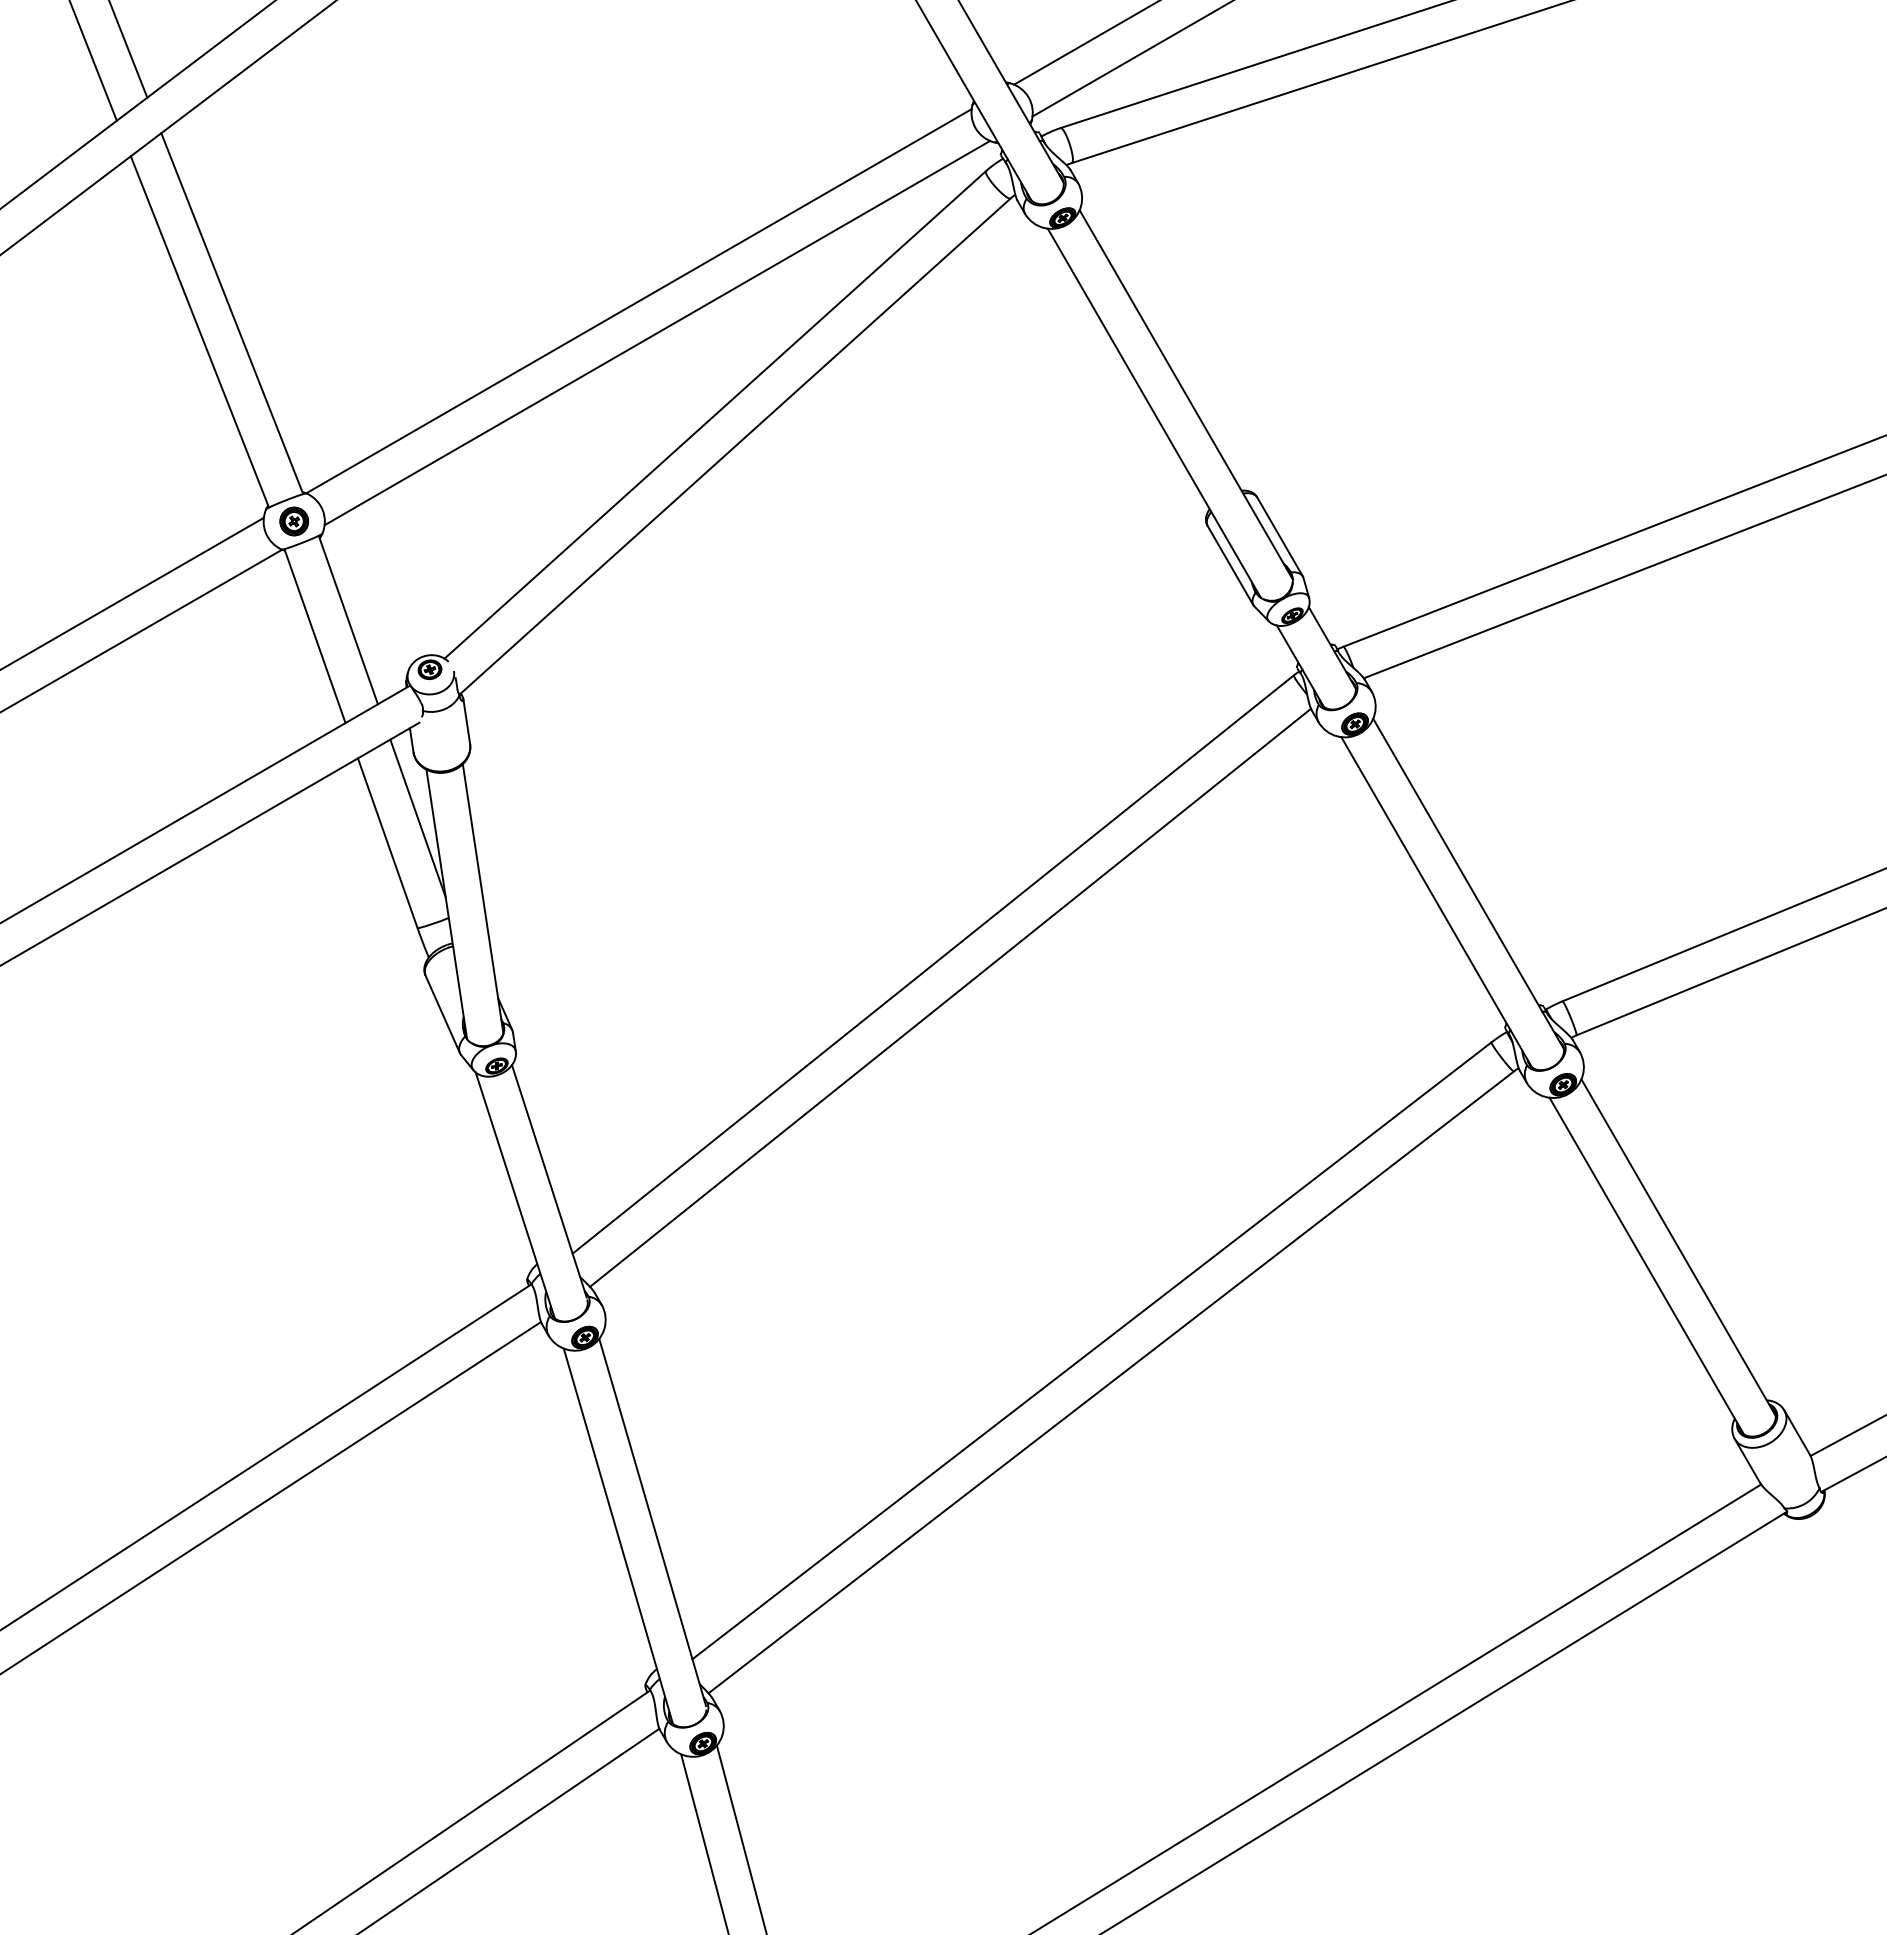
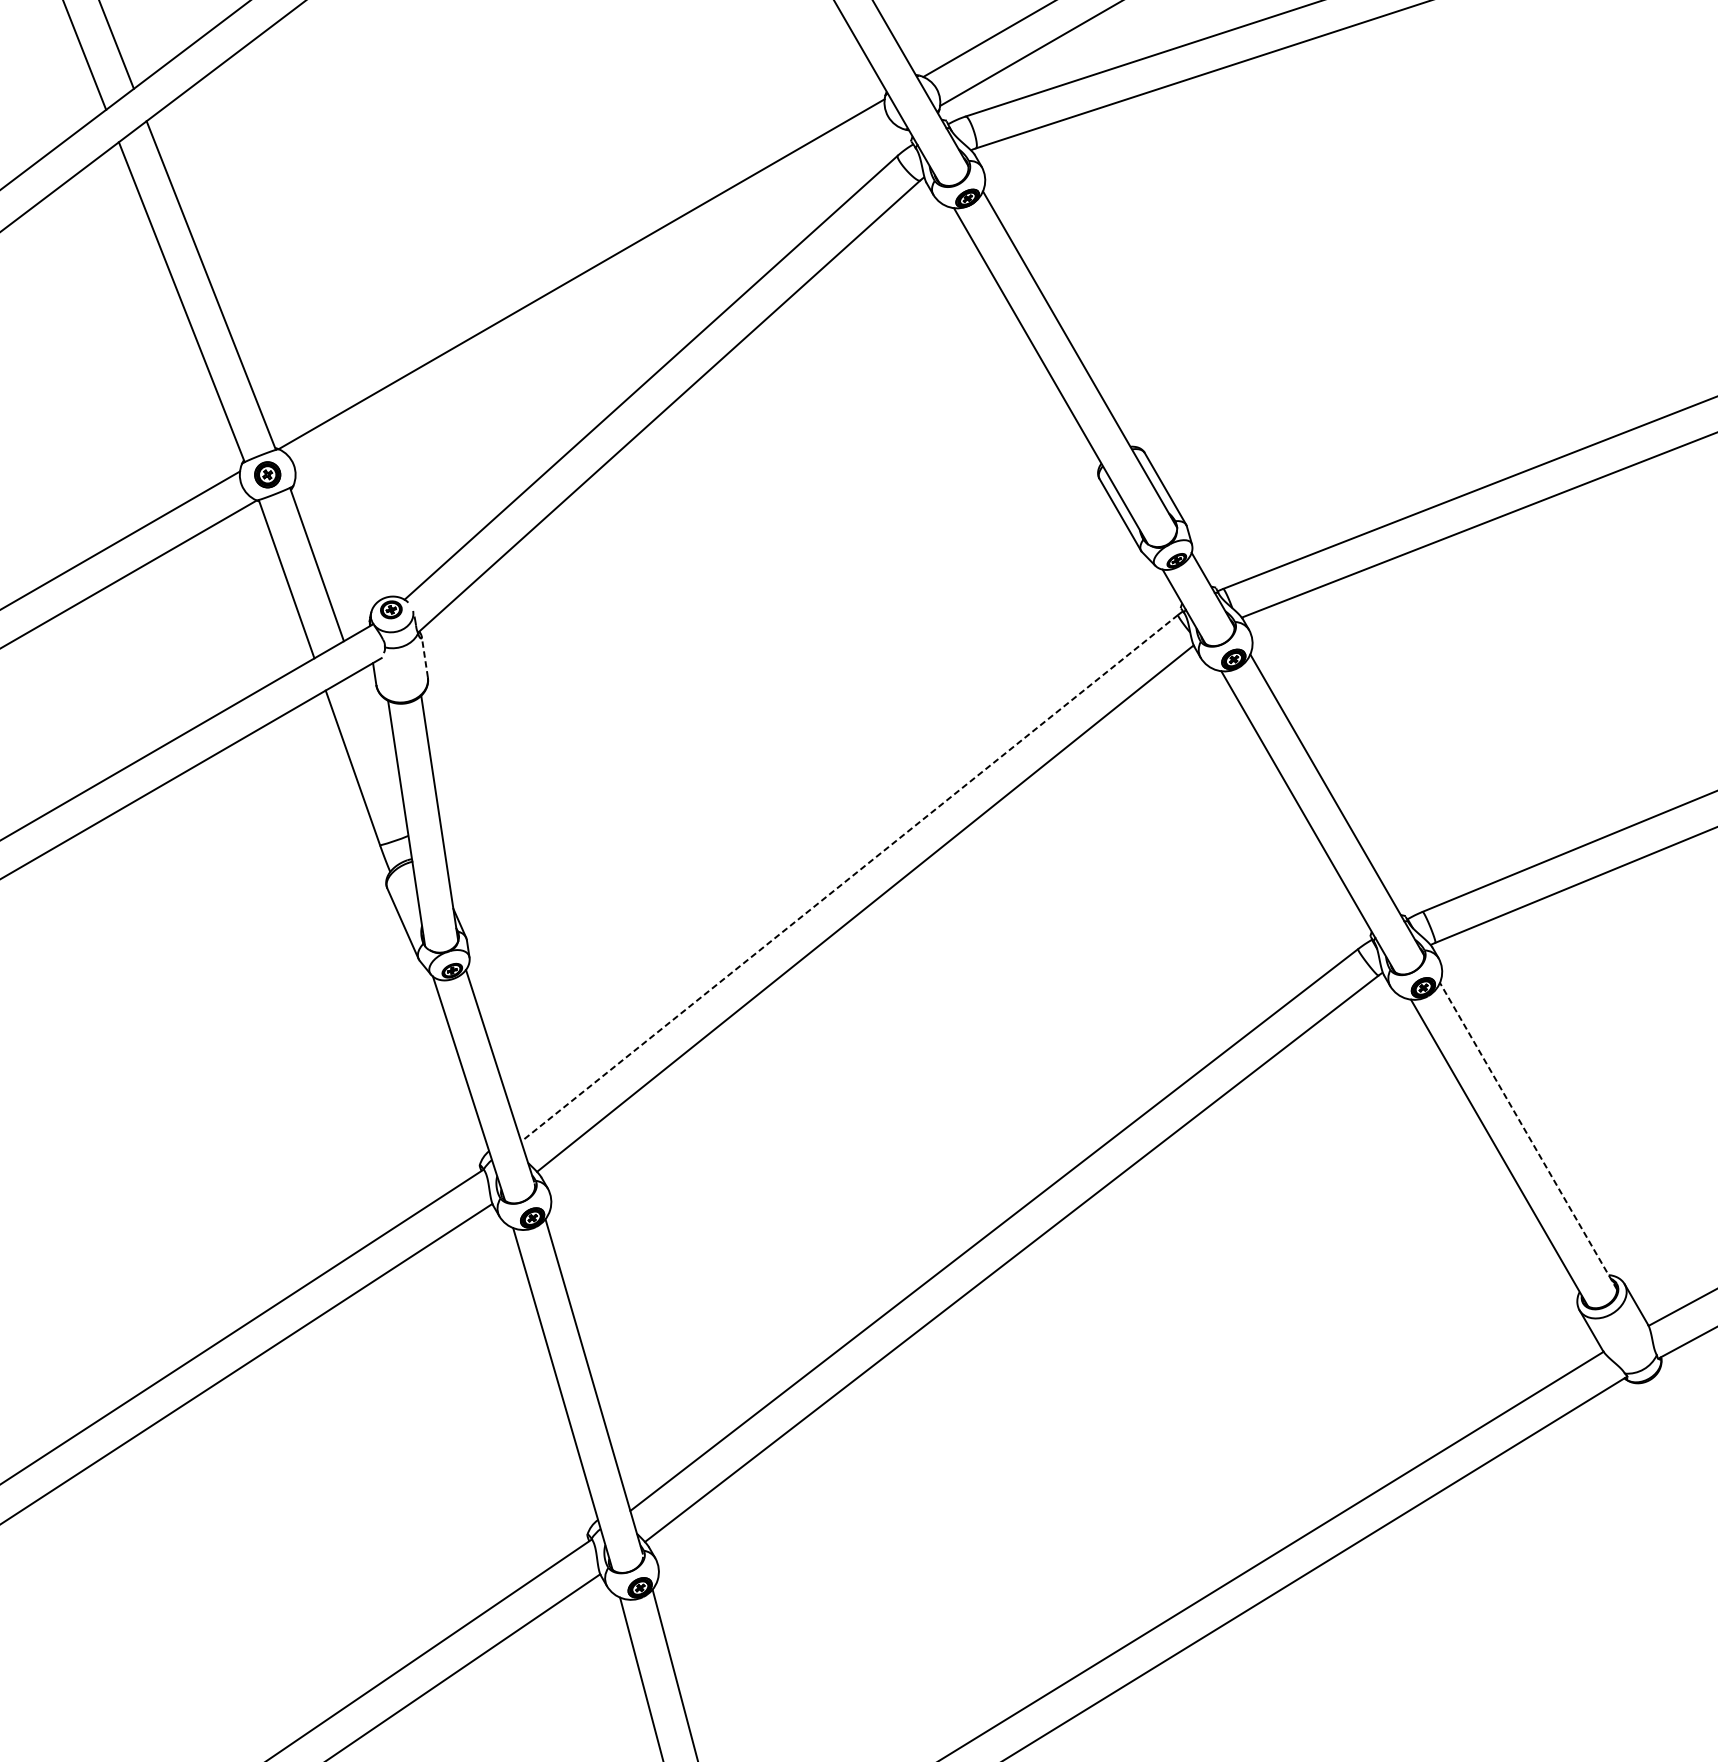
line: (657, 333) -> (598, 303), removed
line: (466, 721) -> (424, 656), solid -> dashed
line: (417, 818) -> (379, 745), removed
line: (932, 964) -> (848, 878), solid -> dashed
line: (1678, 1247) -> (1528, 1135), solid -> dashed

